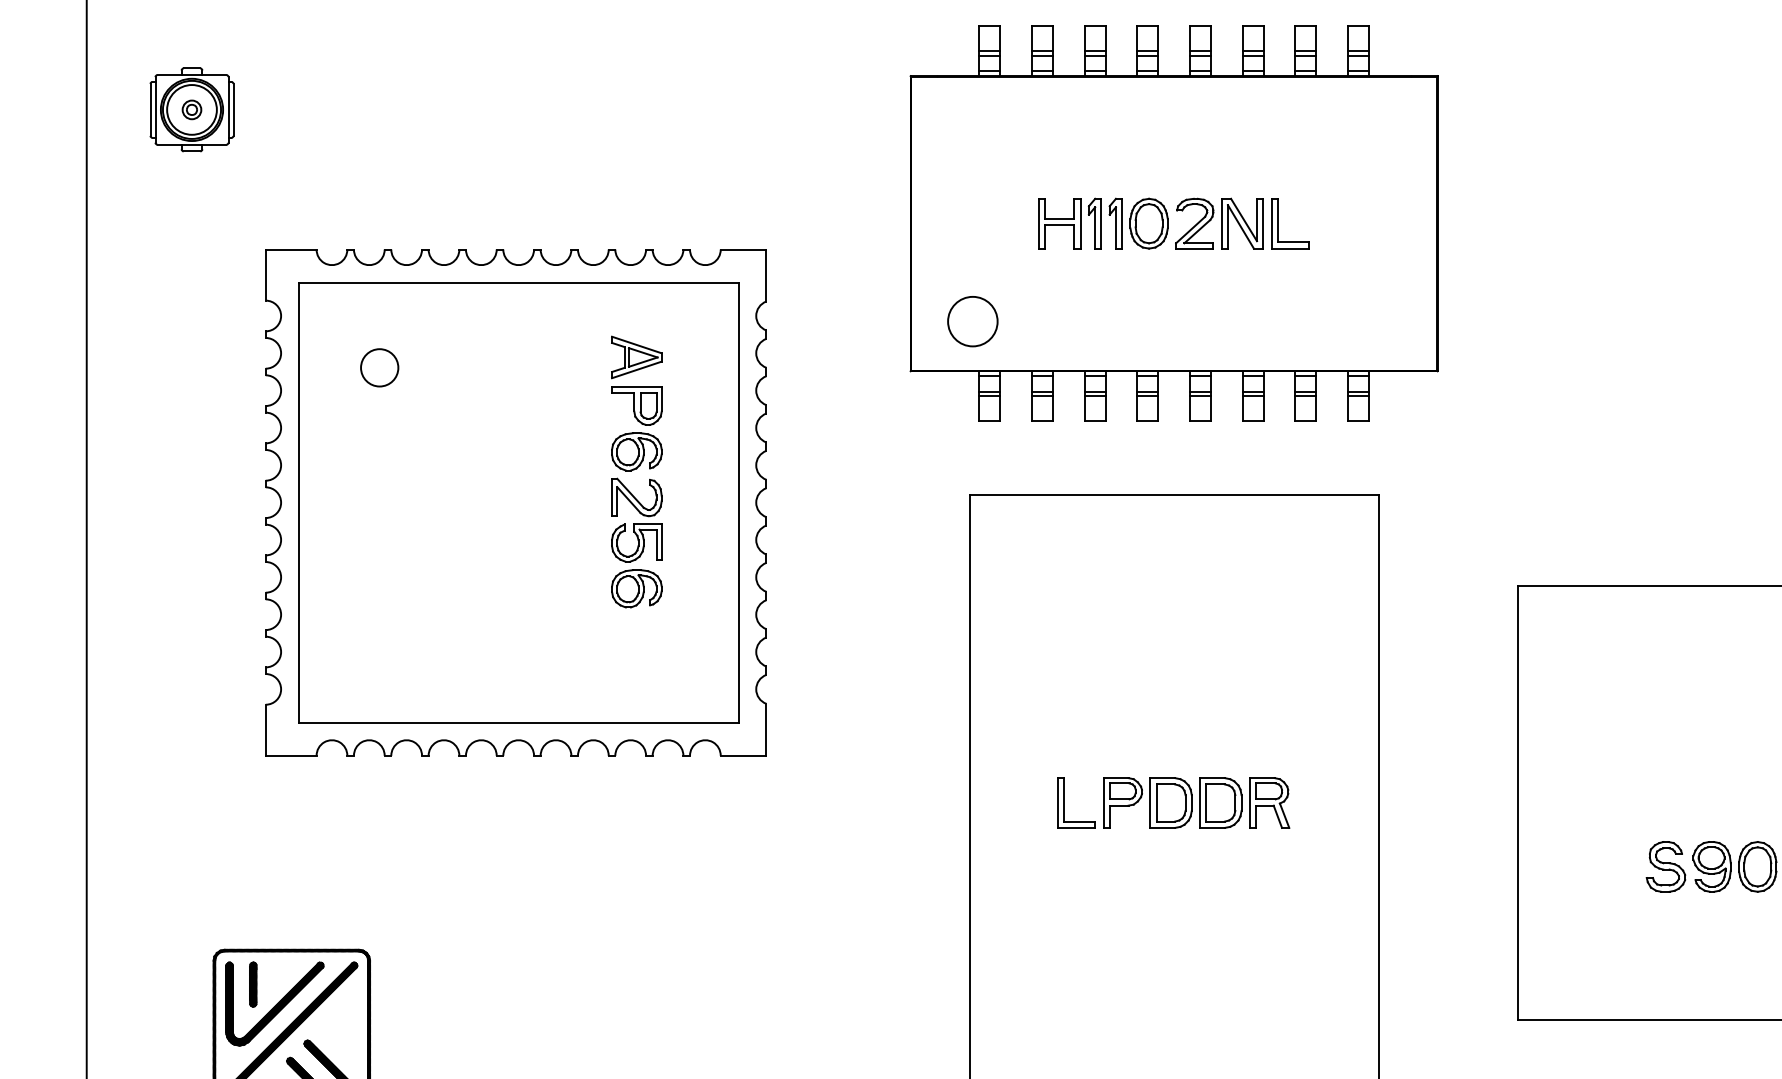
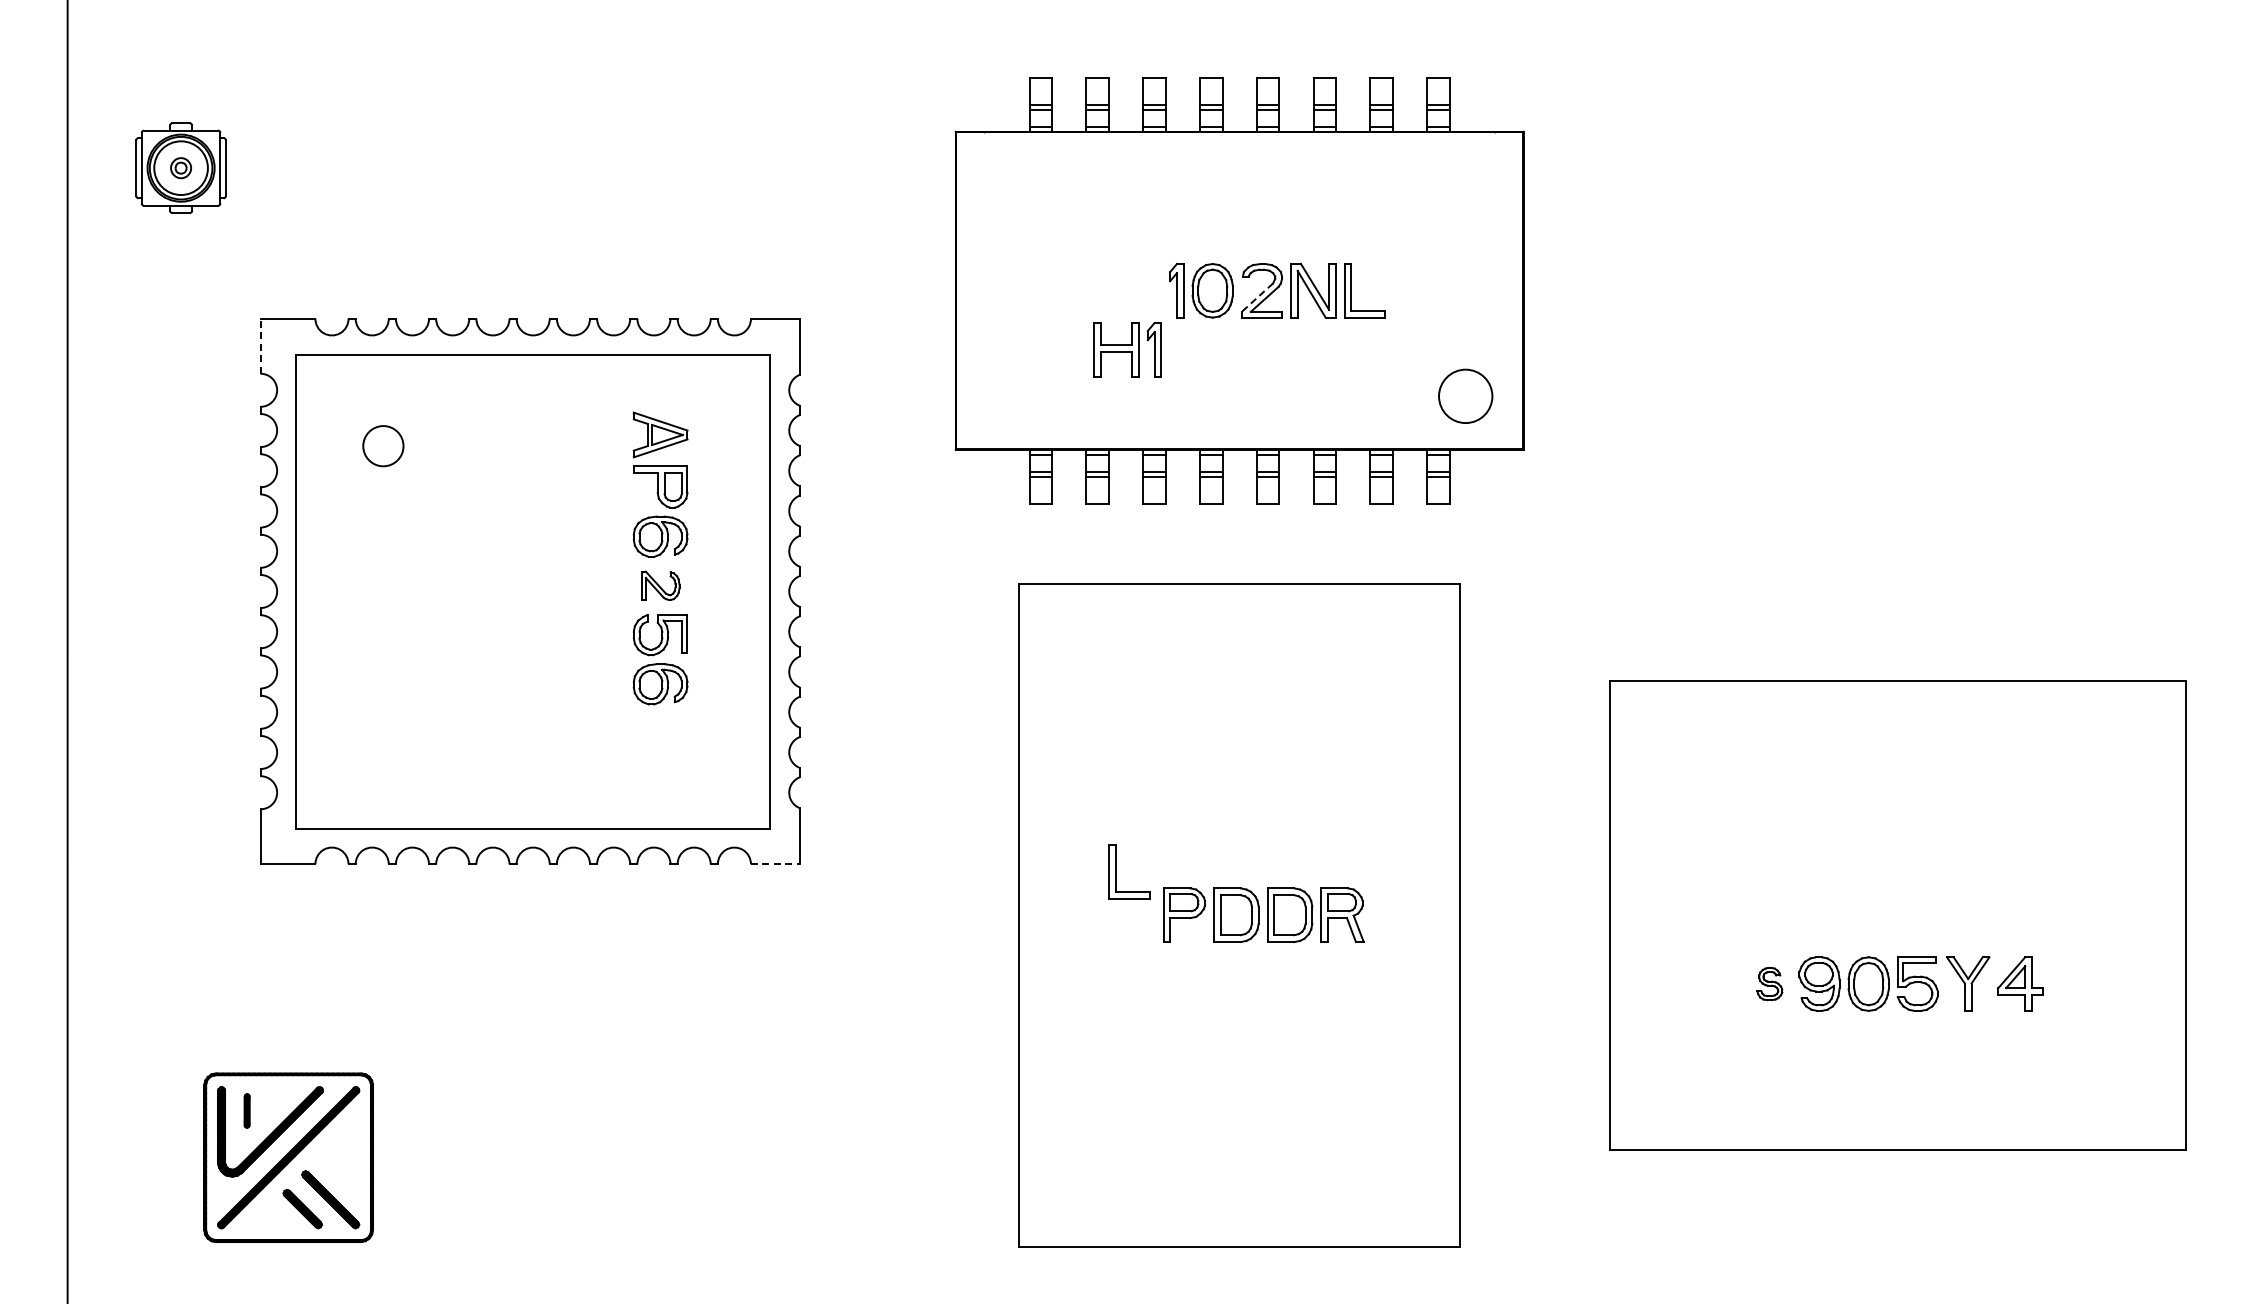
part: (1070, 223) -> (1127, 349), moved
line: (1190, 230) -> (1257, 298), solid -> dashed
line: (265, 275) -> (260, 346), solid -> dashed
circle: (972, 320) -> (1465, 395), moved
part: (636, 497) -> (660, 585), size x0.7
line: (743, 755) -> (775, 864), solid -> dashed
part: (1064, 802) -> (1116, 871), moved
part: (1665, 866) -> (1769, 983), size x0.6
part: (252, 984) -> (246, 1110), size x0.7

